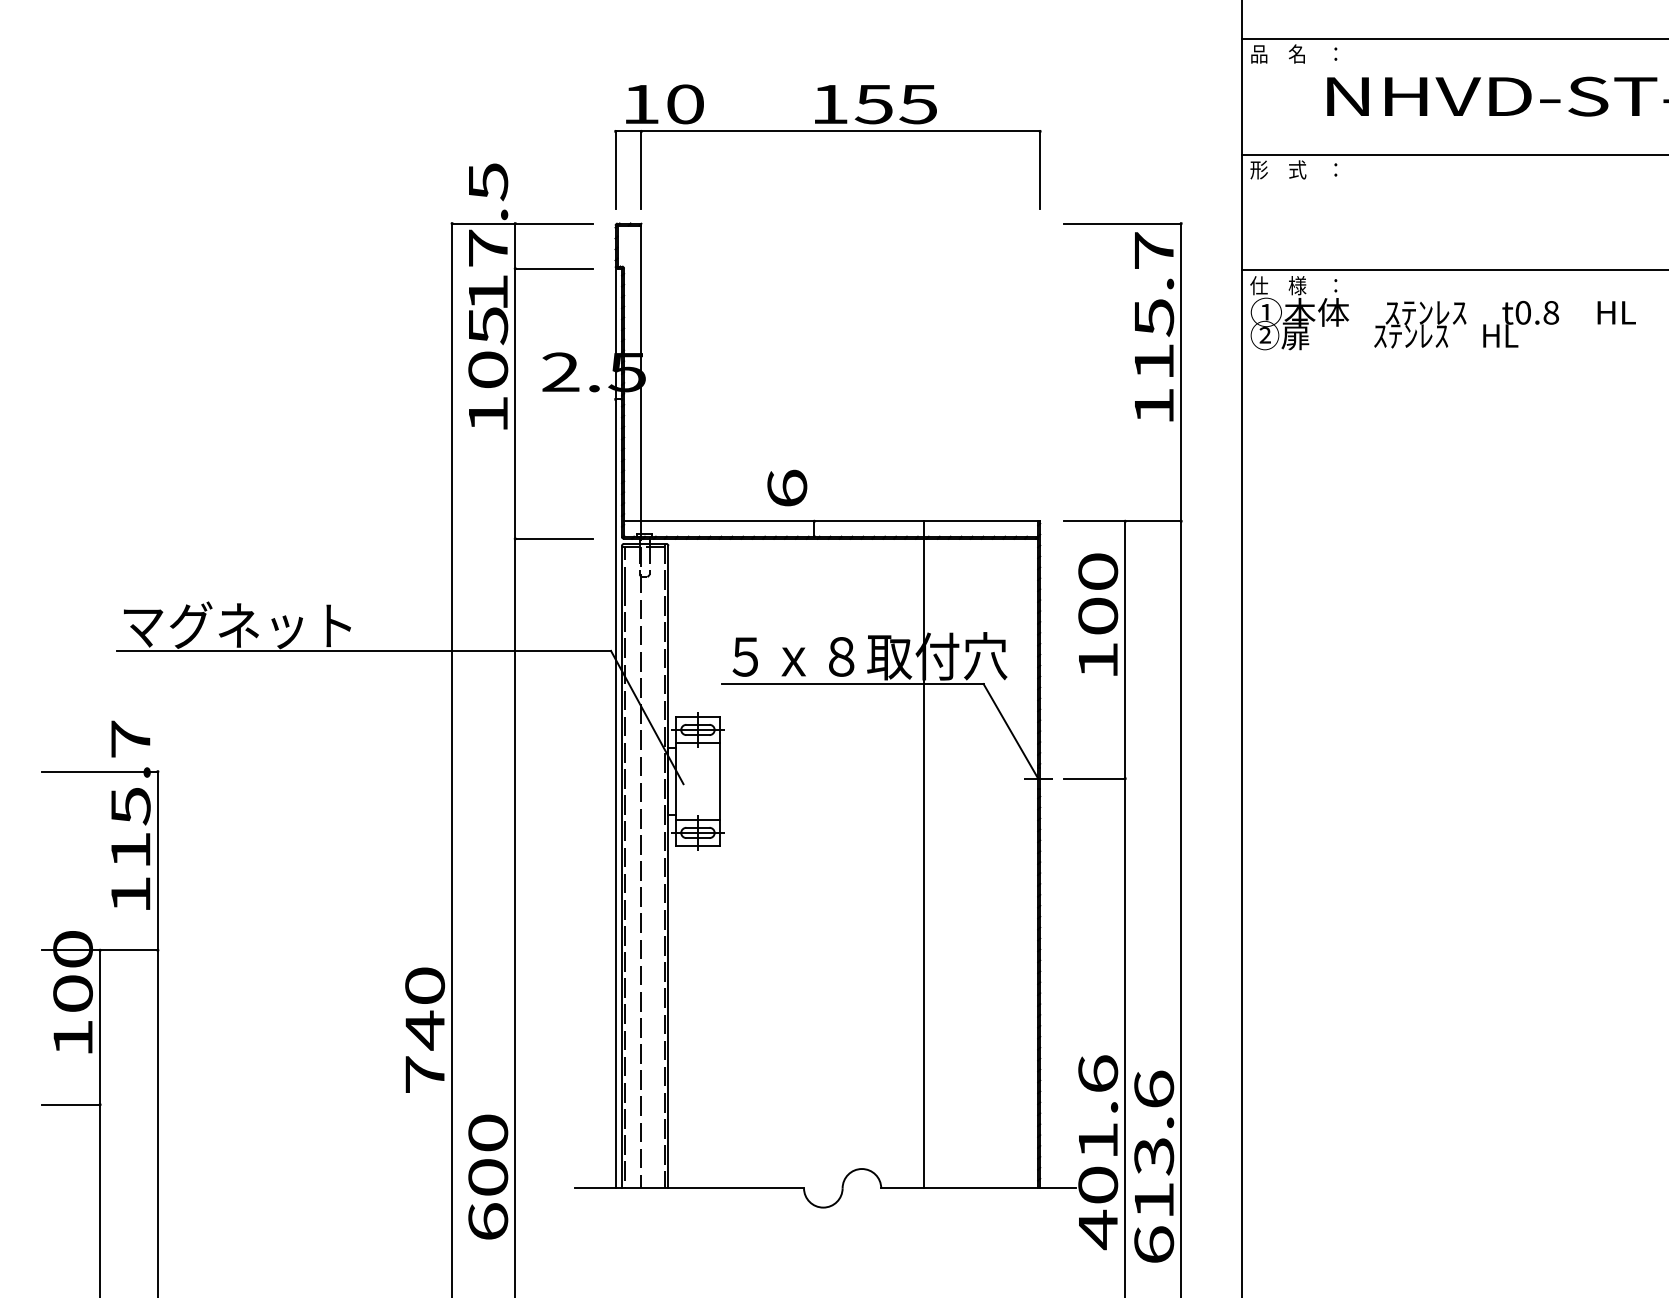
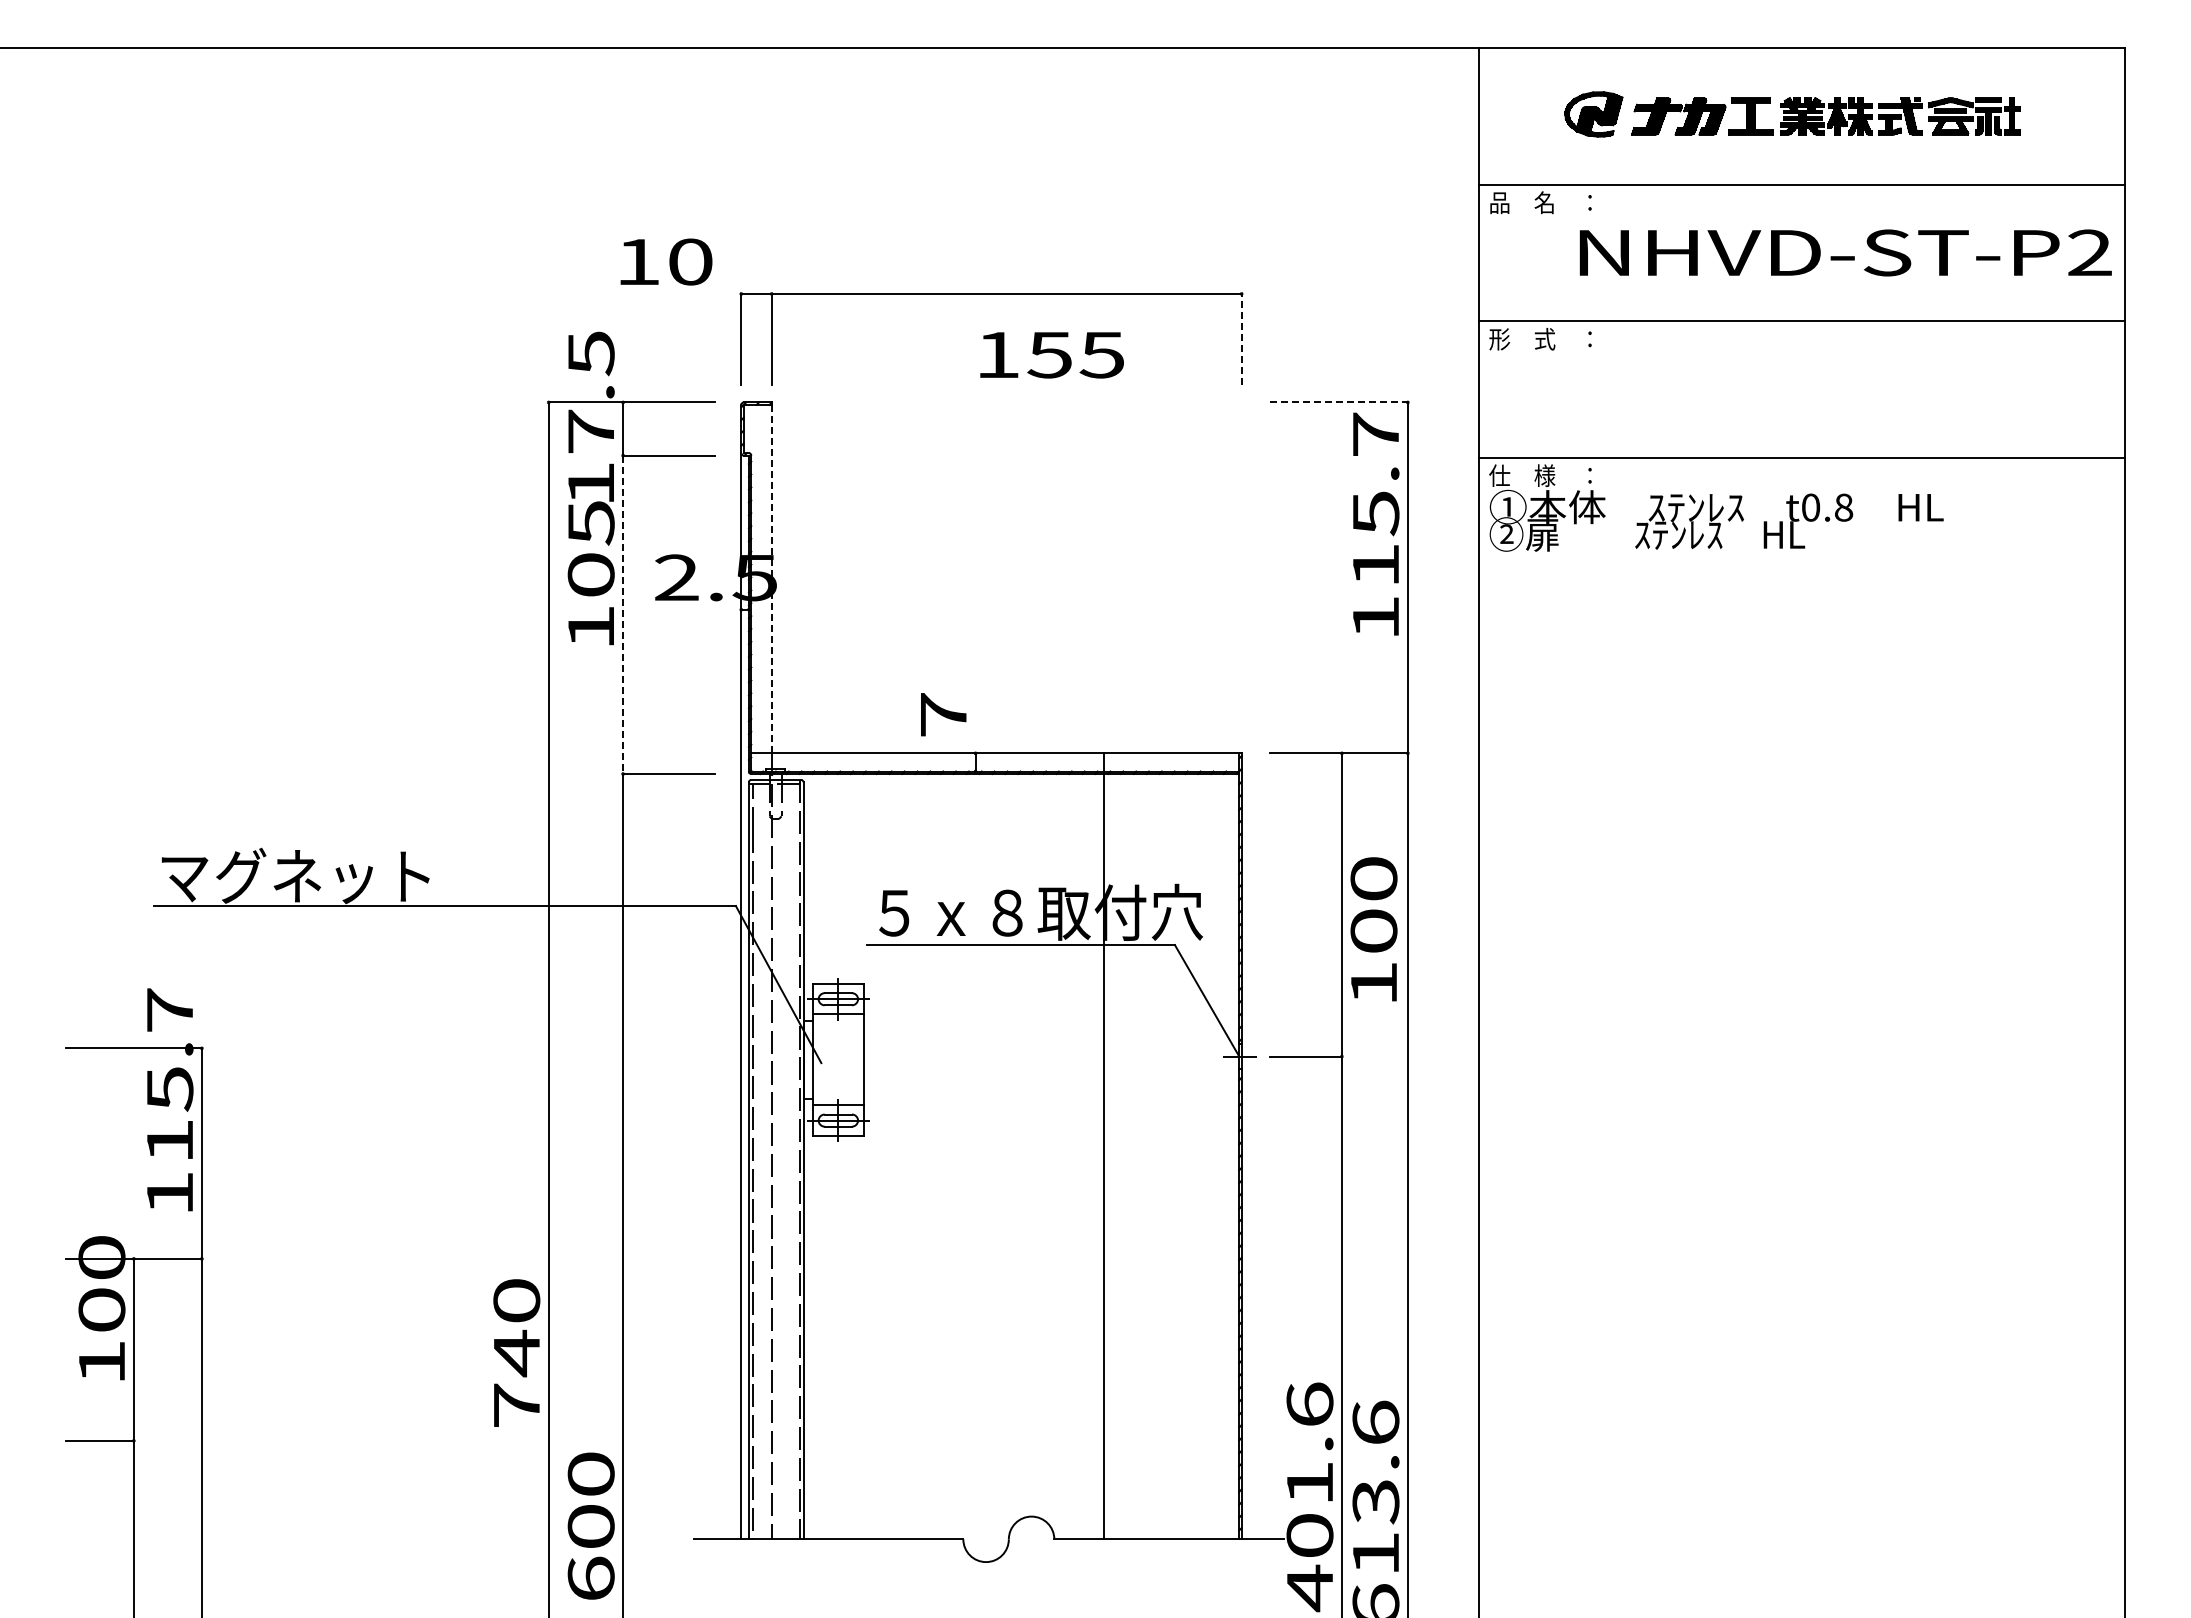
text: (664, 103) -> (666, 261), moved
text: (875, 104) -> (1051, 355), moved
line: (1040, 170) -> (1241, 339), solid -> dashed
line: (1123, 223) -> (1339, 402), solid -> dashed
line: (641, 373) -> (771, 579), solid -> dashed
line: (515, 404) -> (623, 615), solid -> dashed
text: (787, 488) -> (943, 714), 6 -> 7
text: (1097, 614) -> (1373, 929), moved

